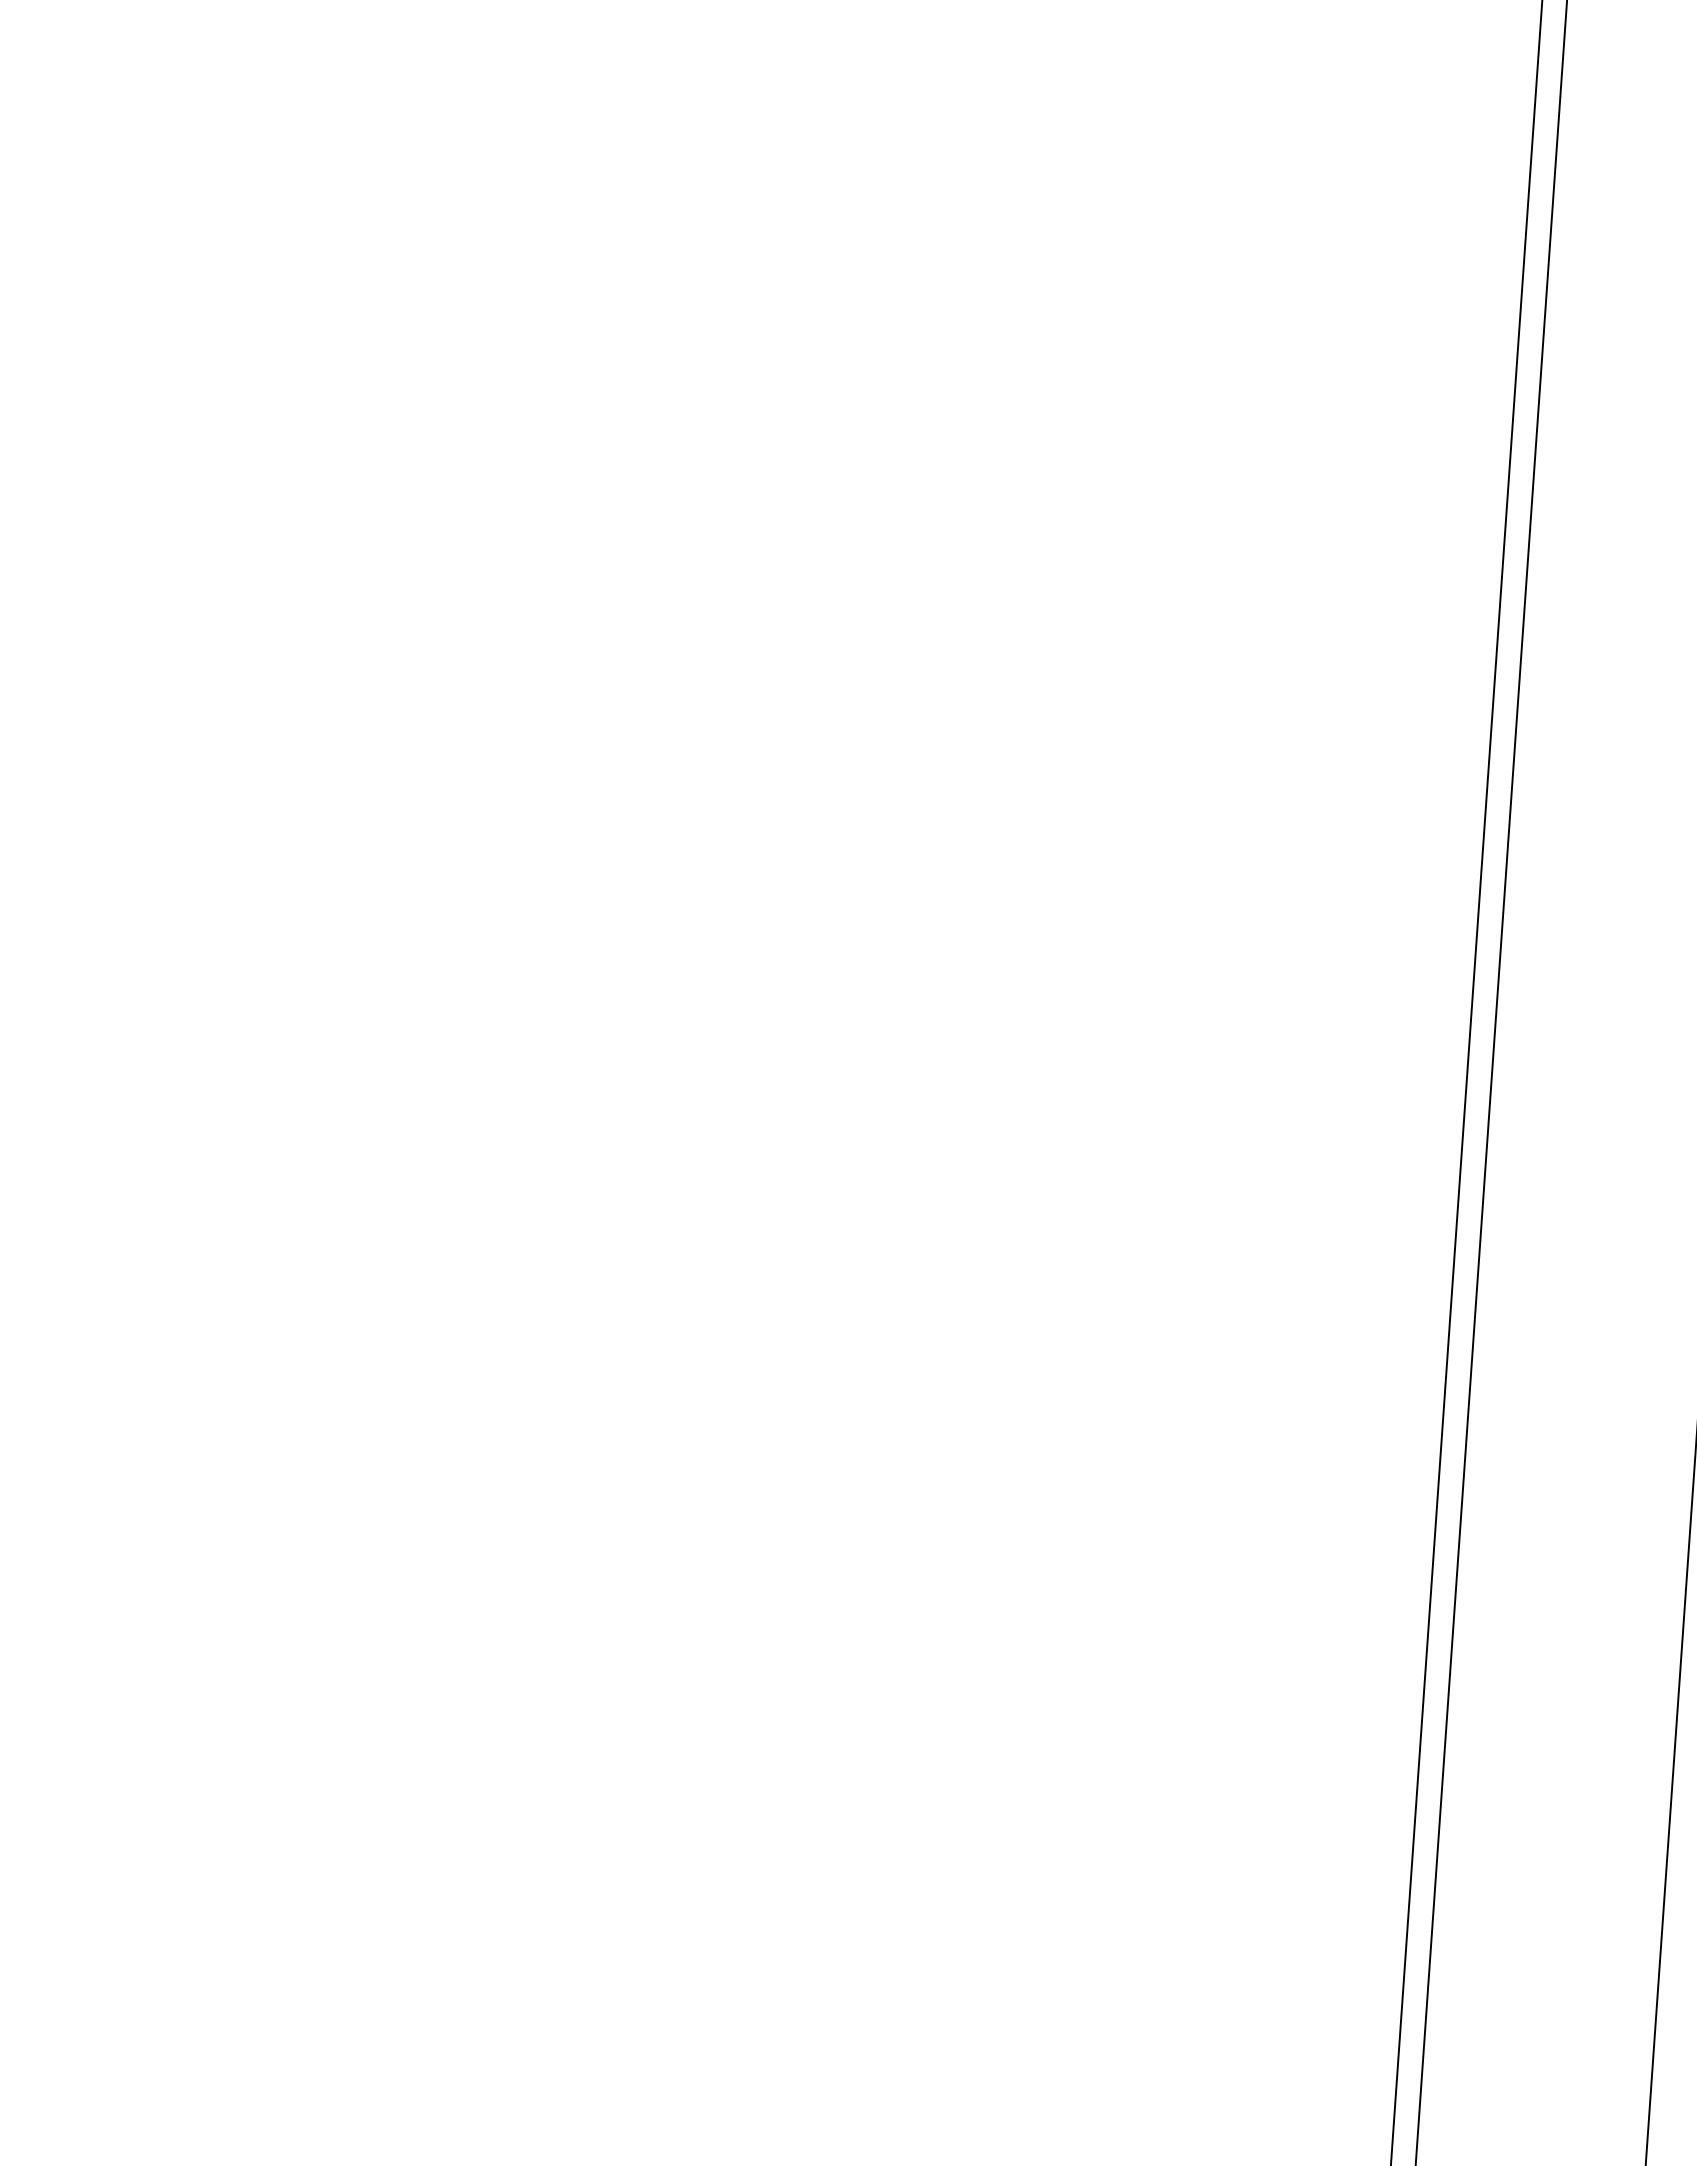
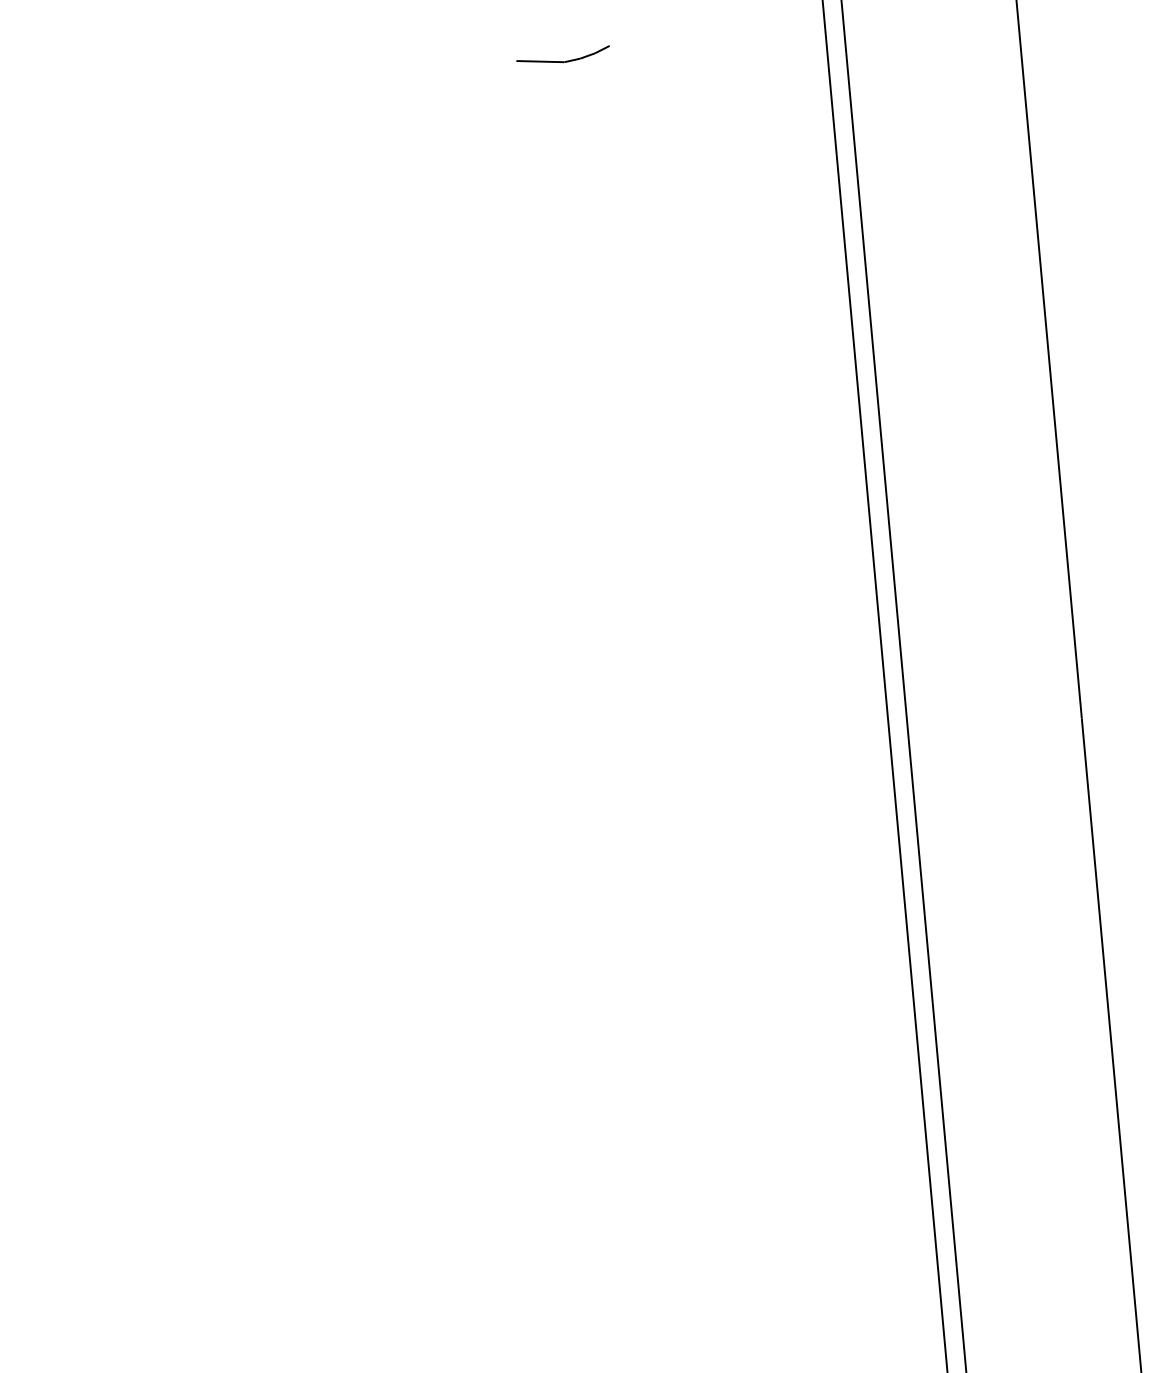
part: (1190, 71) -> (563, 57), added

